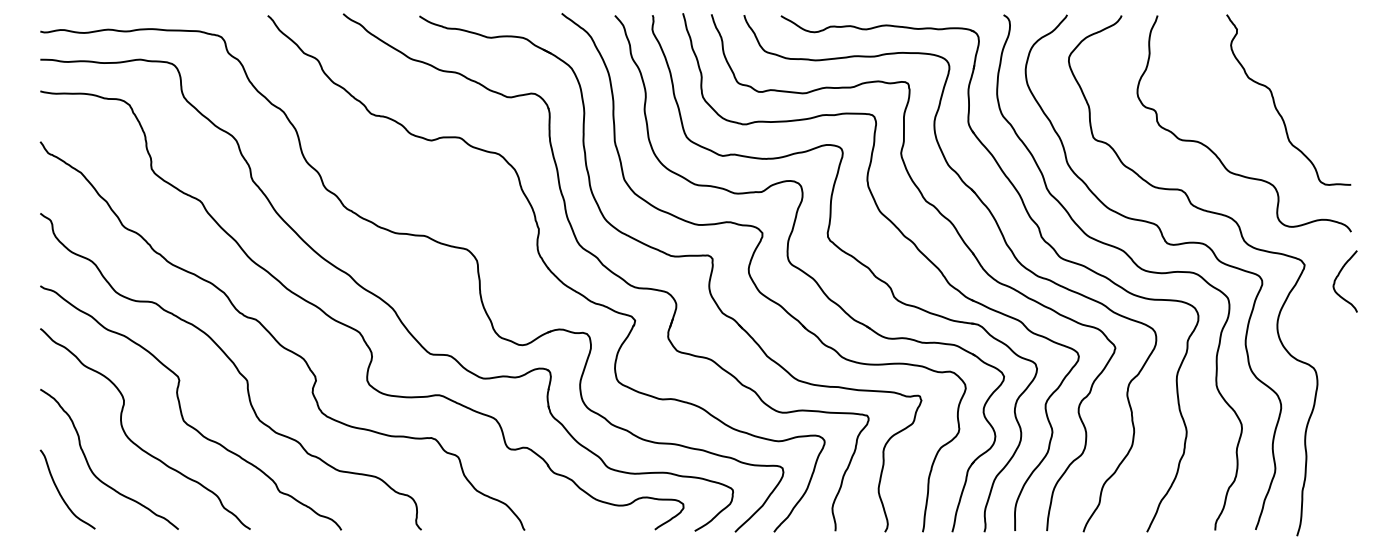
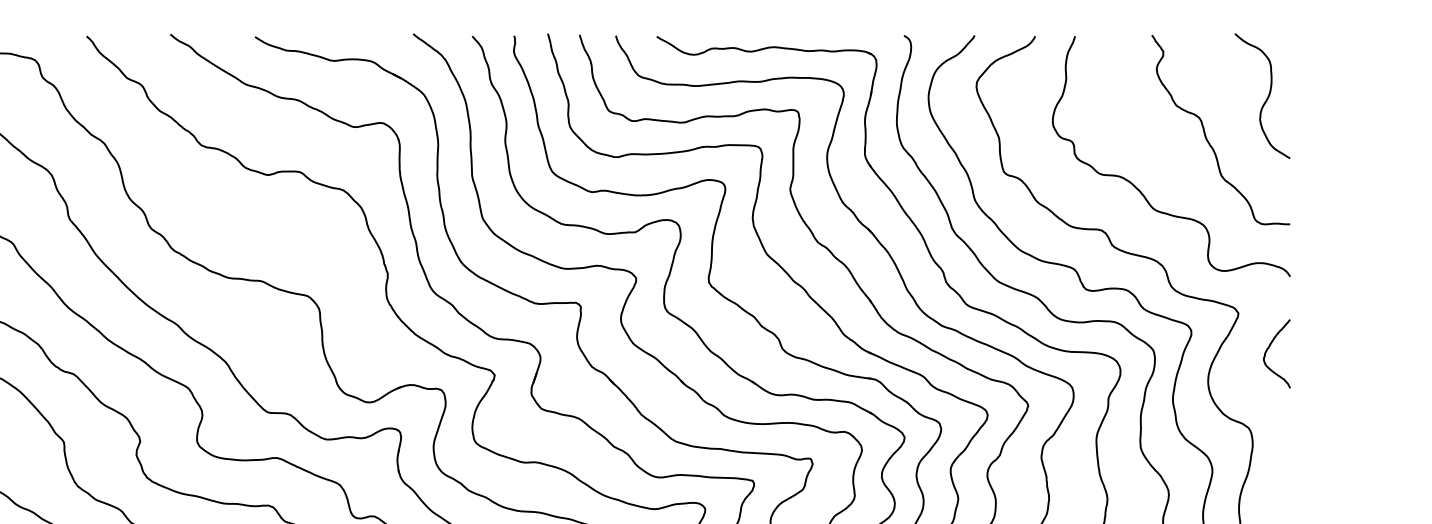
curve: (1329, 71) -> (1266, 98), added
curve: (1337, 278) -> (1268, 350), moved

